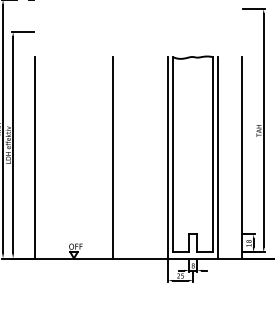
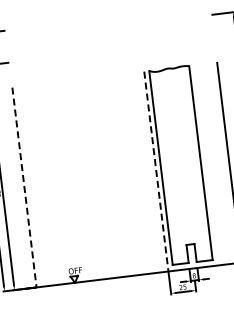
line: (35, 157) -> (24, 187), solid -> dashed
line: (112, 157) -> (101, 177), removed
line: (168, 157) -> (156, 171), solid -> dashed
line: (218, 157) -> (206, 165), removed

